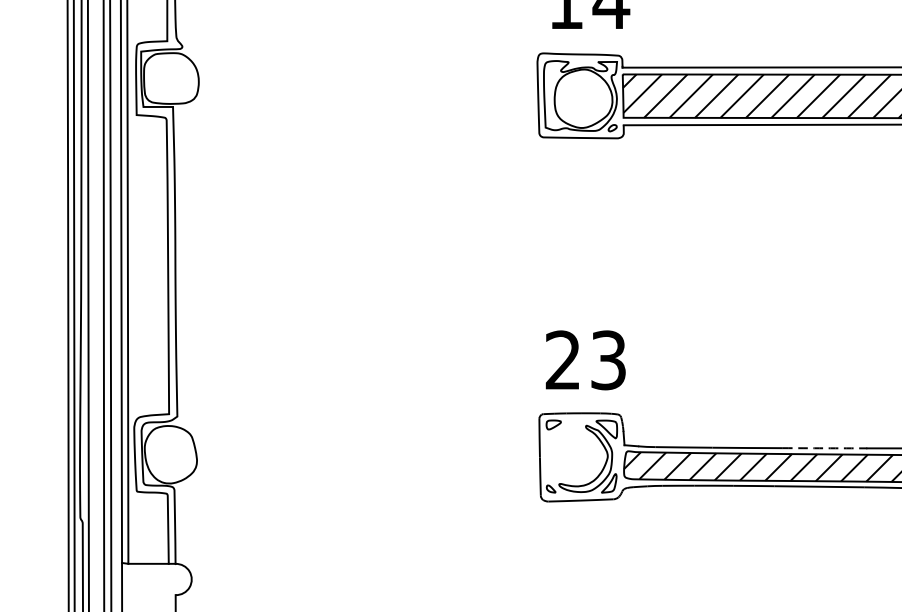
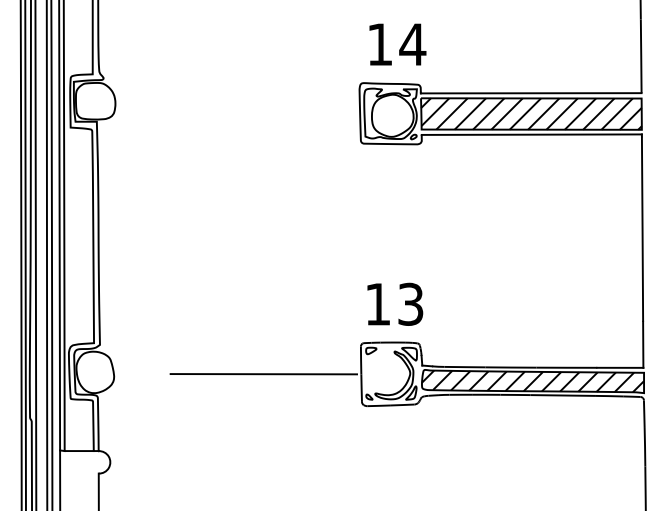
text: (562, 359) -> (377, 303), 23 -> 13
arc: (824, 447) -> (566, 367), dashed -> solid
line: (404, 457) -> (263, 374), added

